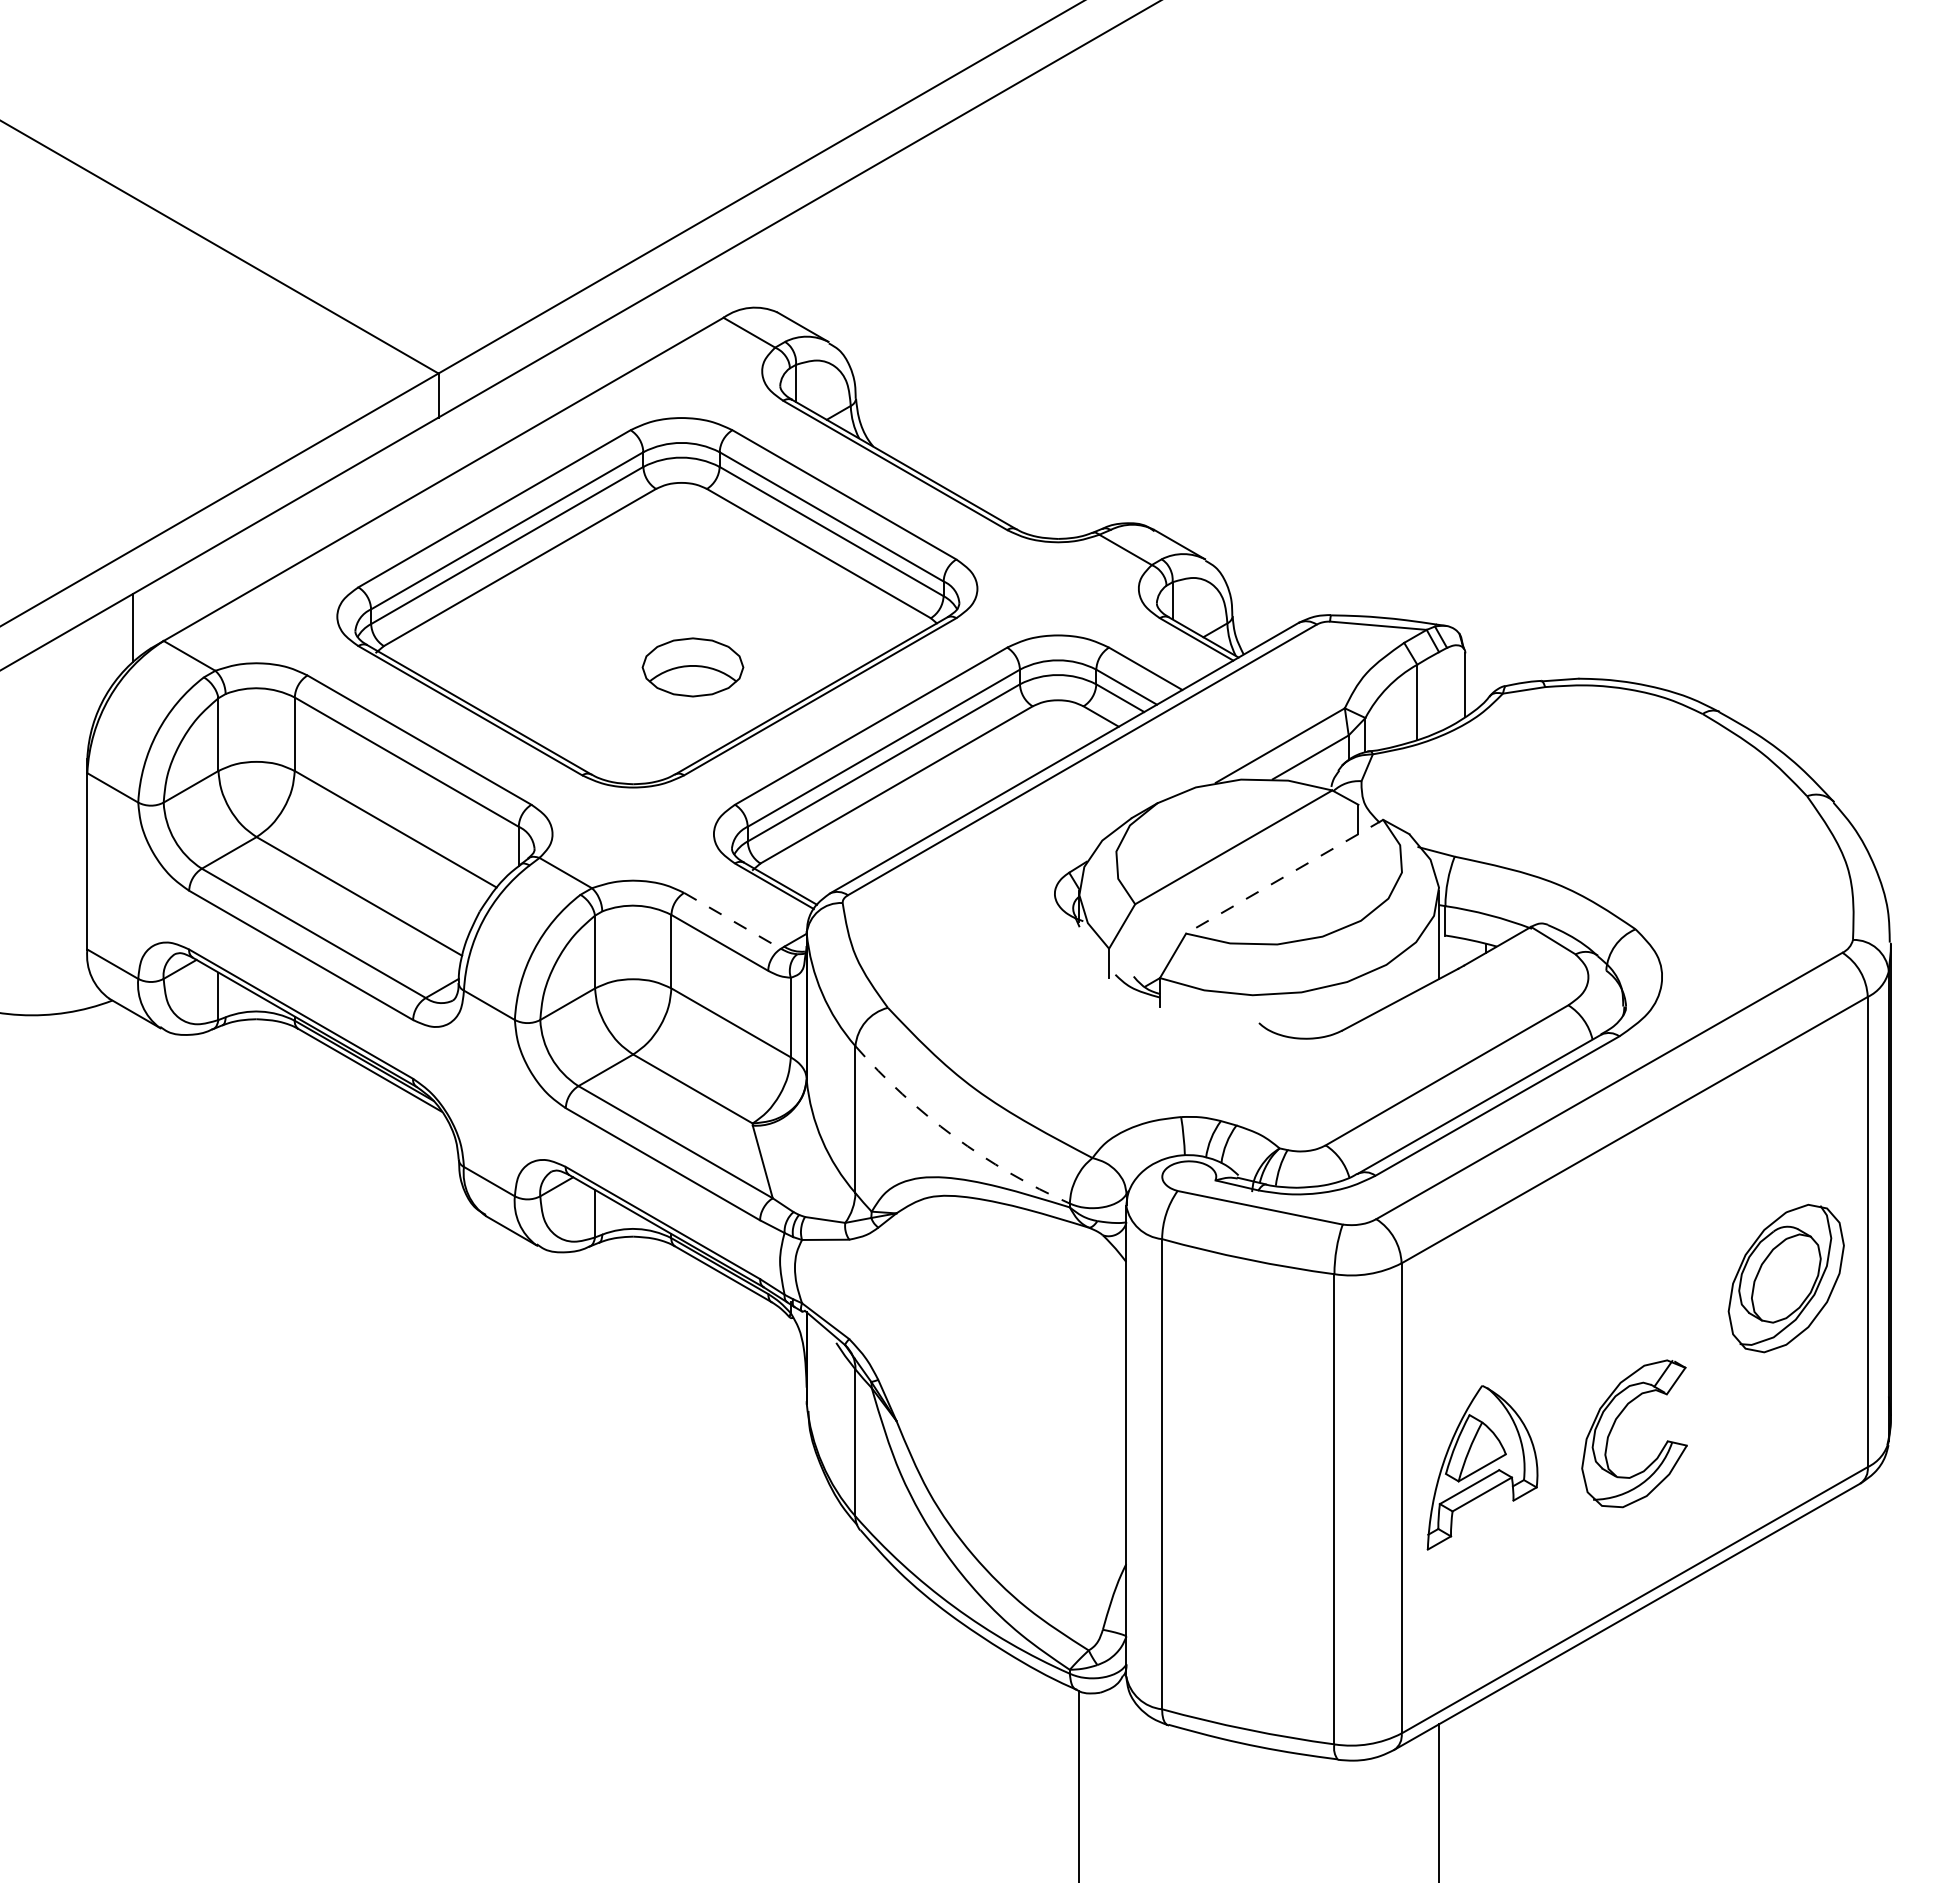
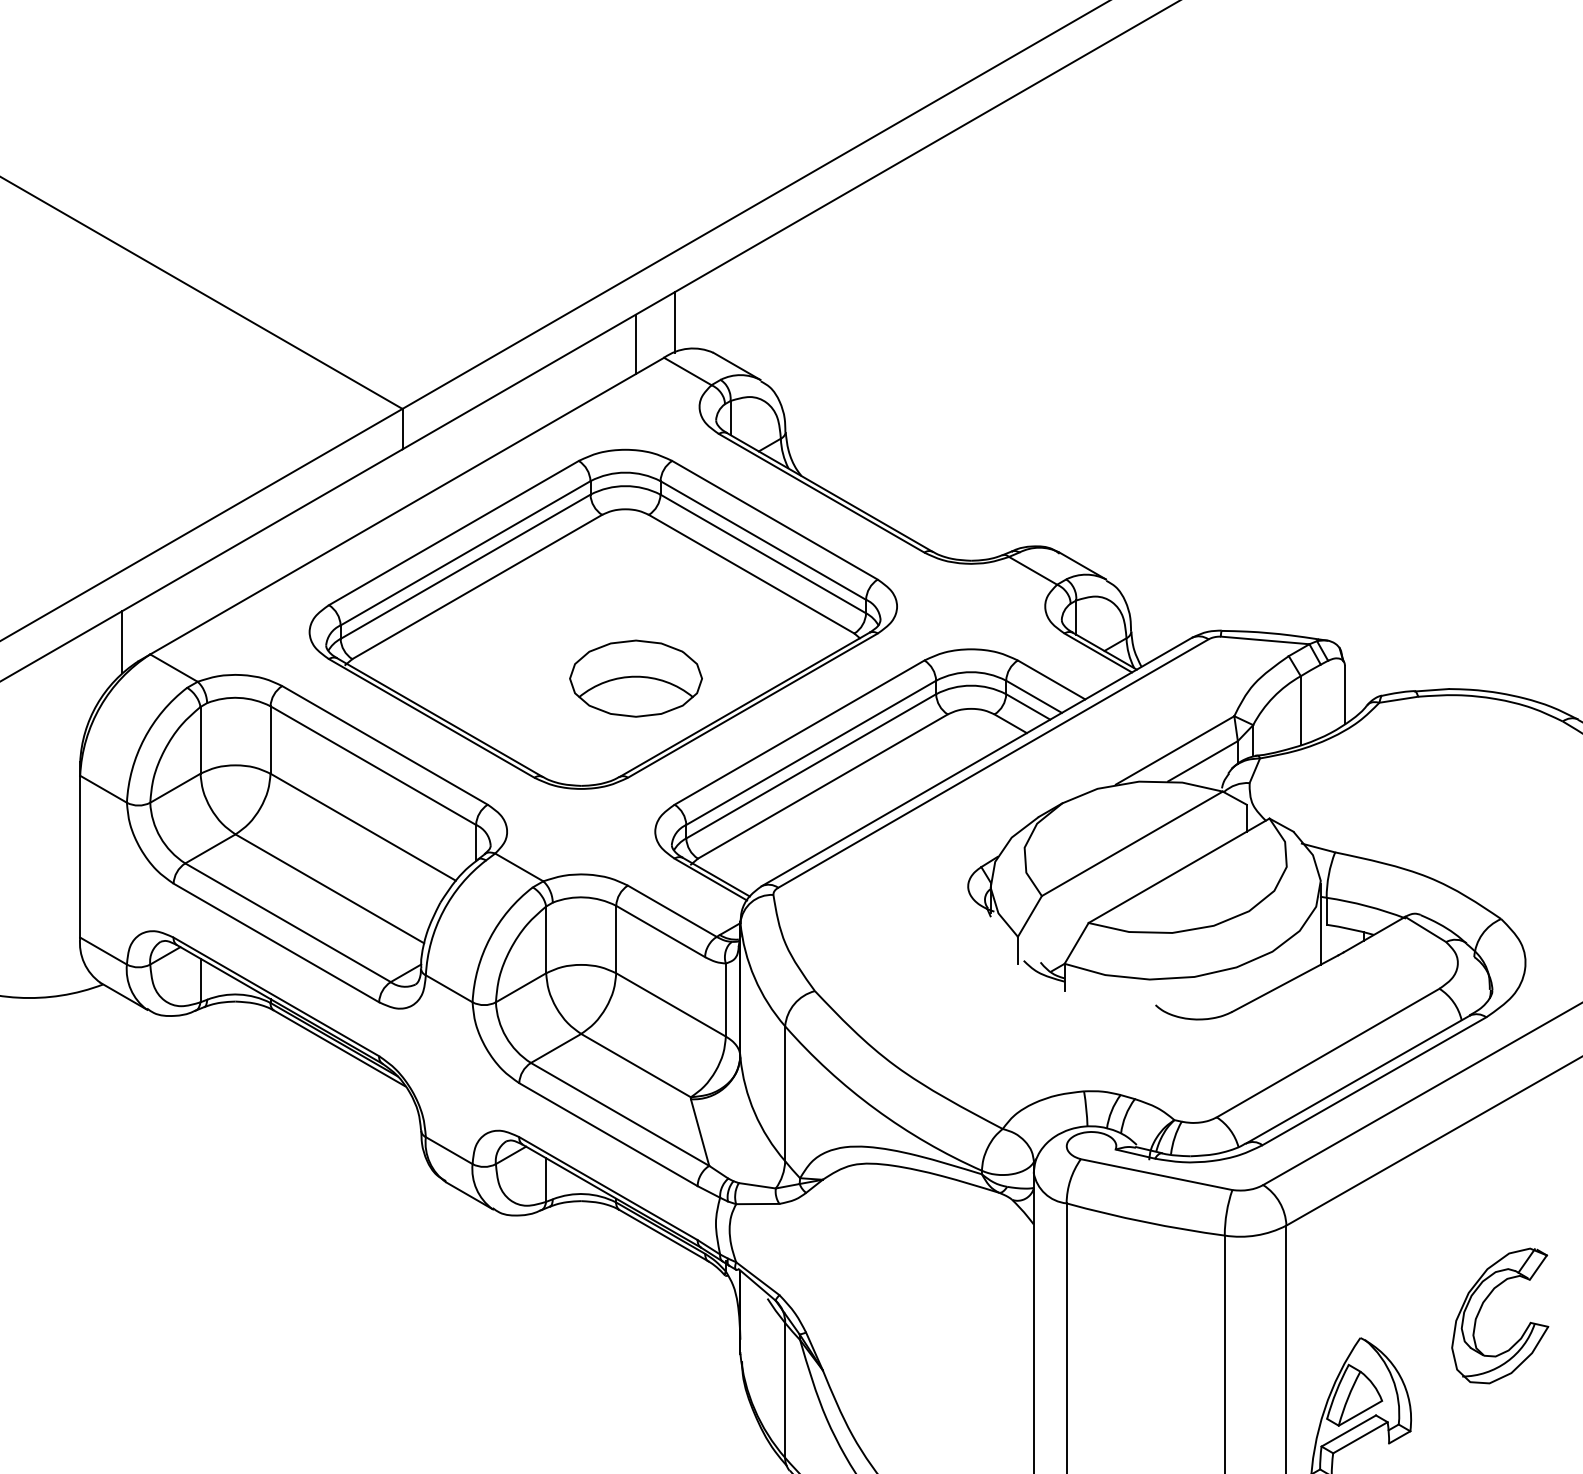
line: (735, 279) -> (675, 322), added
line: (693, 302) -> (636, 343), added
part: (692, 667) -> (635, 678), size x1.43
line: (1284, 876) -> (1178, 870), dashed -> solid
line: (732, 920) -> (672, 910), dashed -> solid
arc: (954, 1136) -> (876, 1109), dashed -> solid
part: (1615, 1423) -> (1482, 1306), moved

